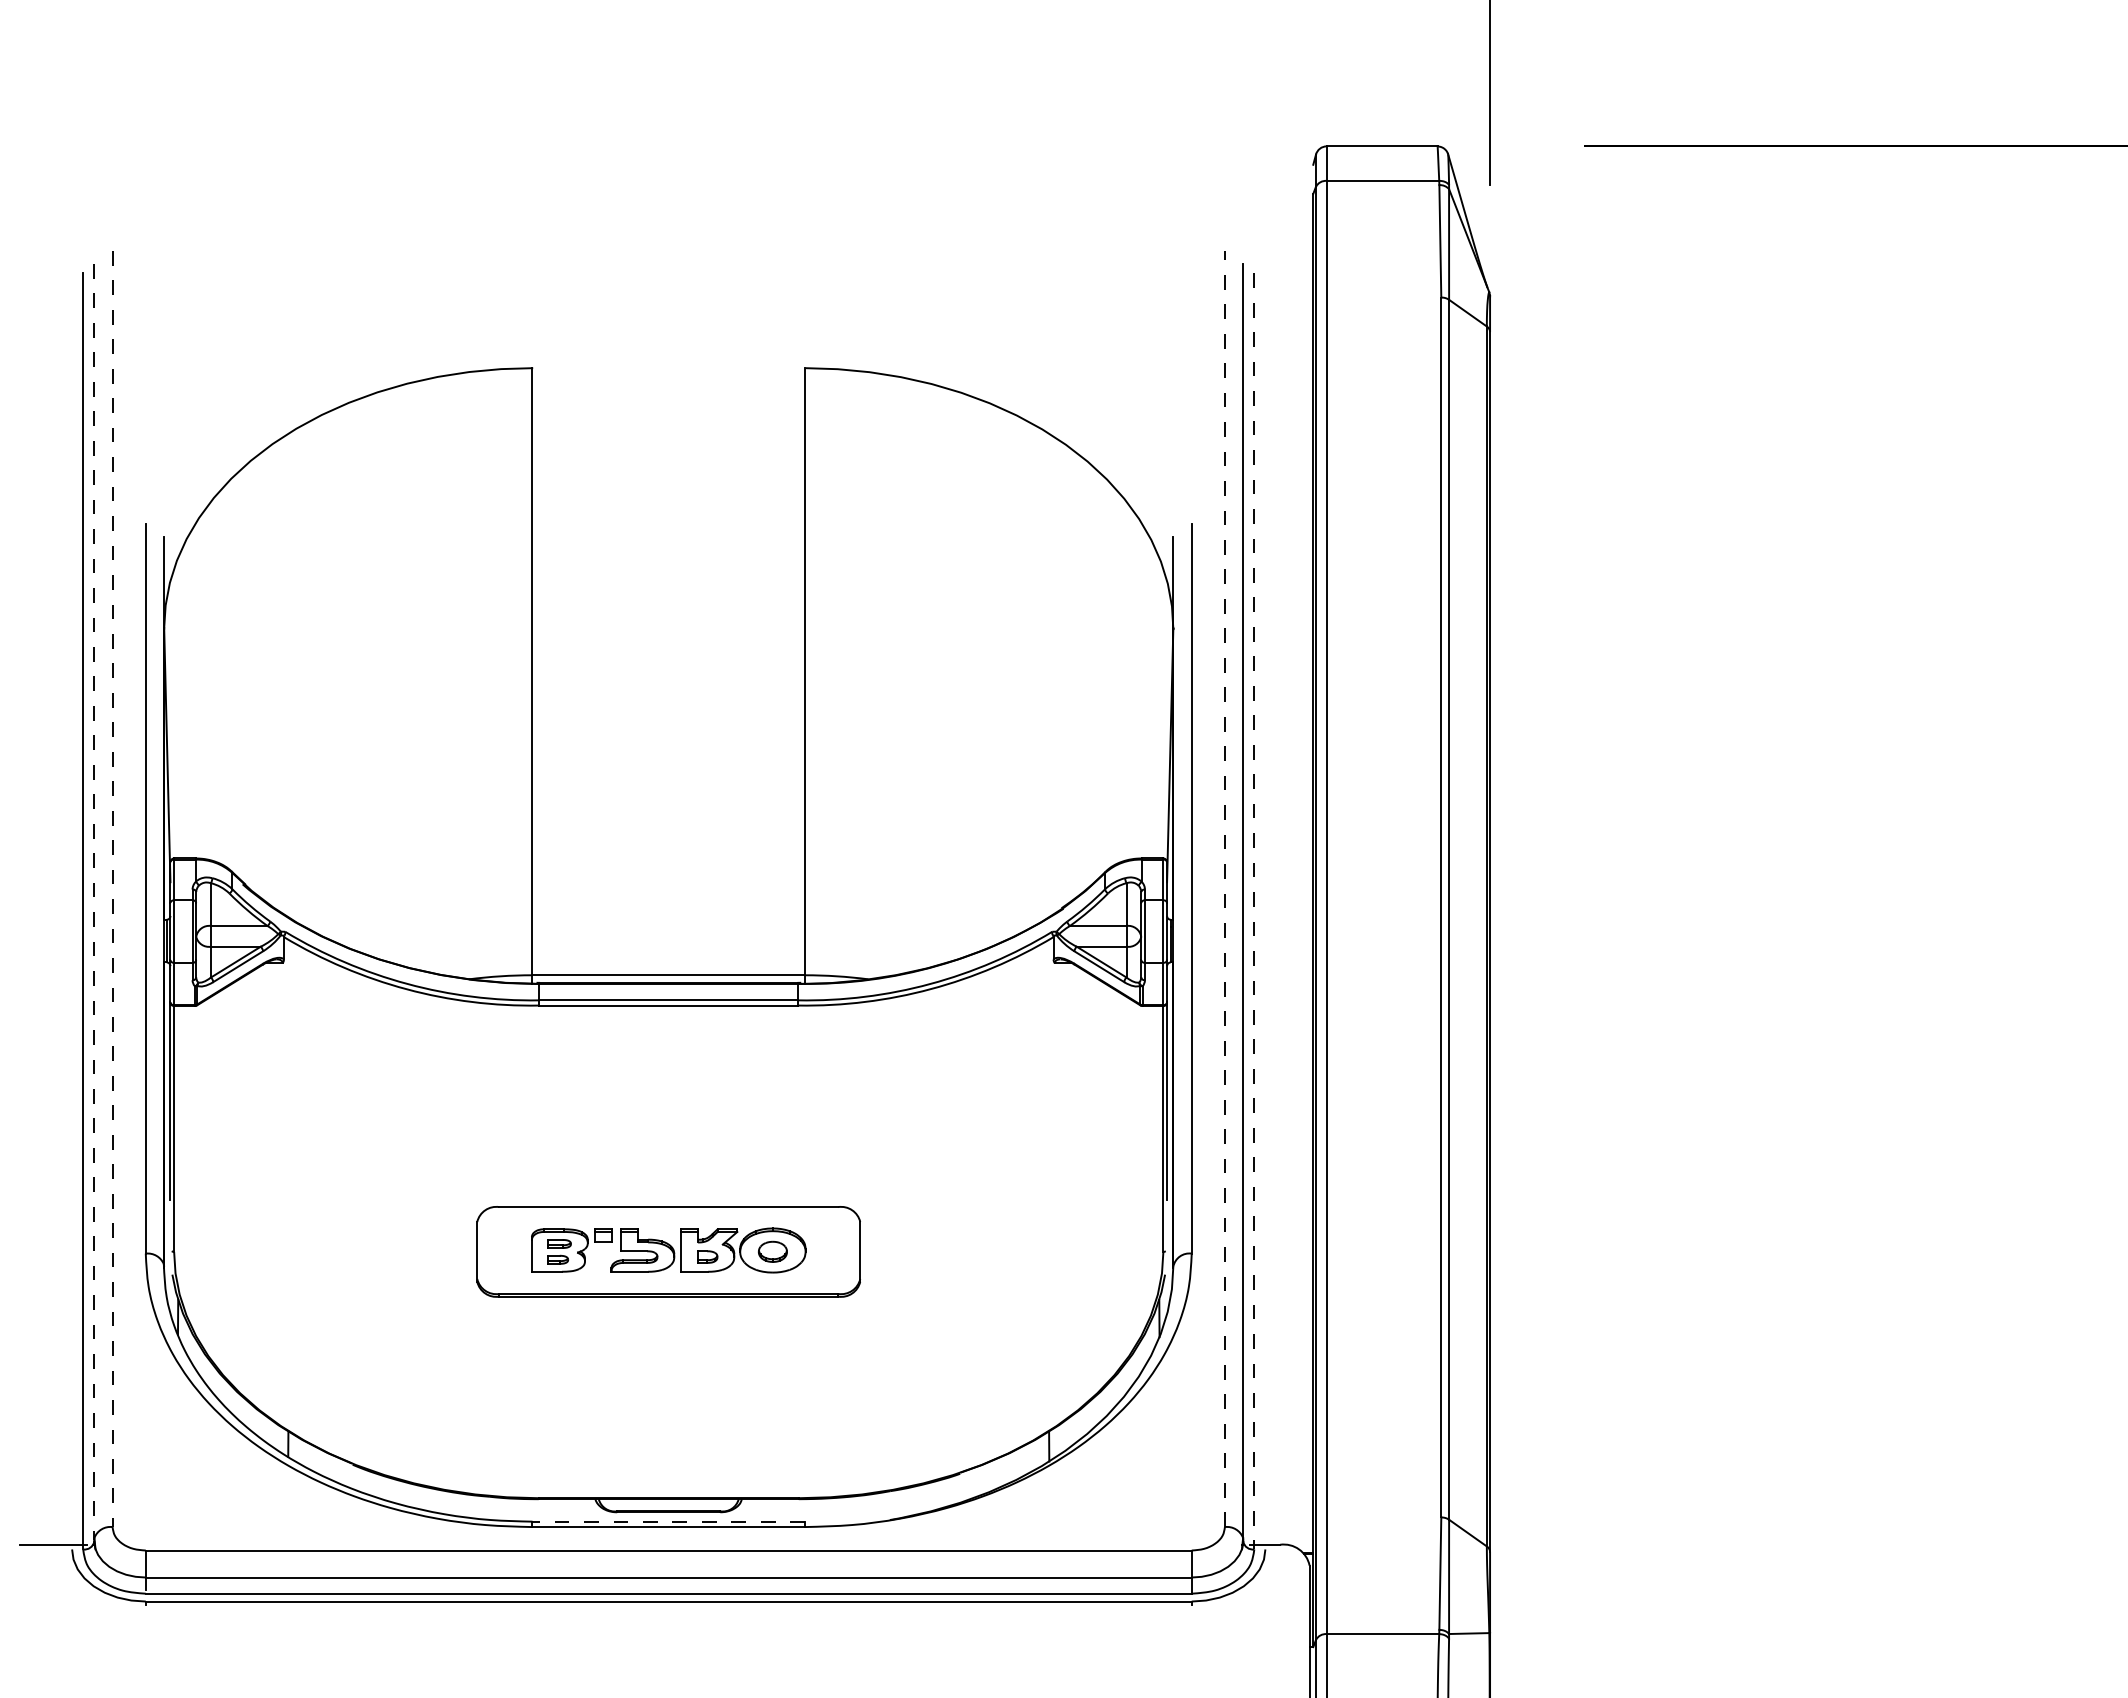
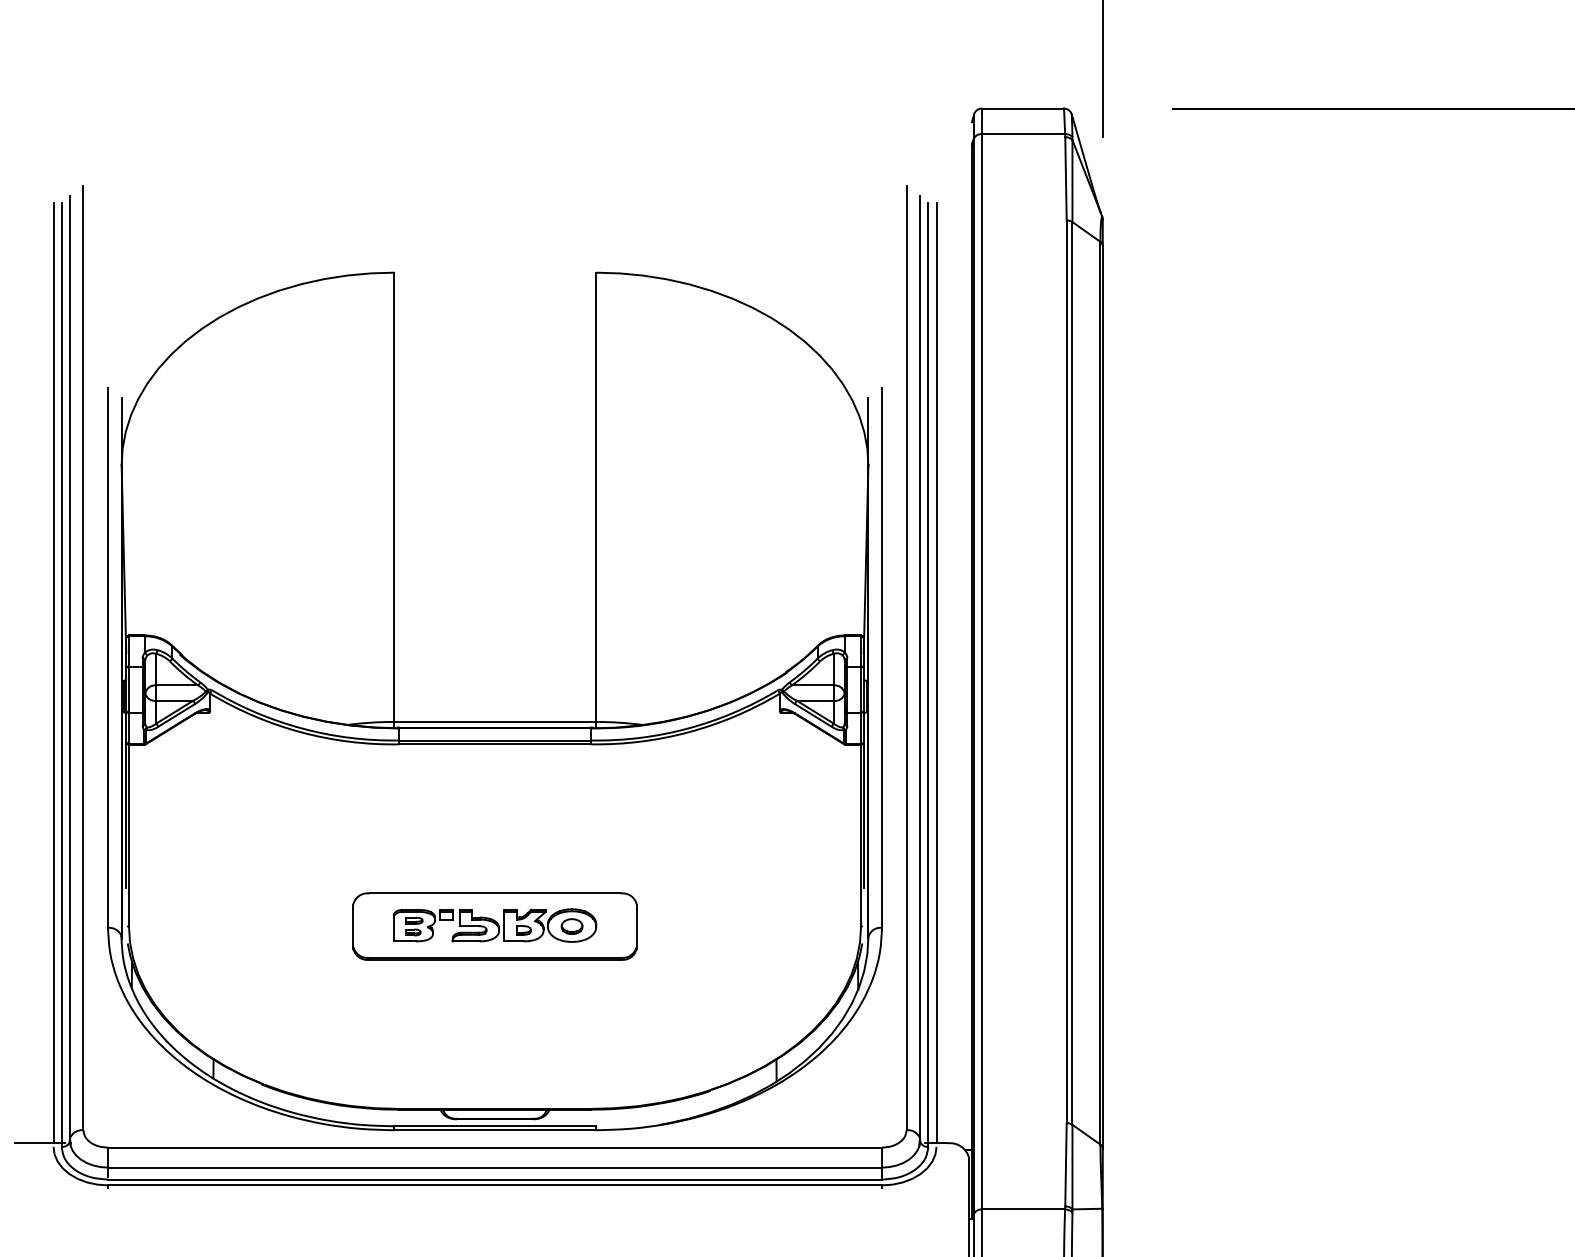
line: (1224, 888) -> (906, 657), dashed -> solid
line: (112, 889) -> (83, 658), dashed -> solid
line: (94, 902) -> (70, 668), dashed -> solid
line: (72, 908) -> (53, 672), added
line: (1265, 908) -> (936, 672), added
line: (1254, 911) -> (928, 674), dashed -> solid
line: (668, 1521) -> (494, 1126), dashed -> solid

